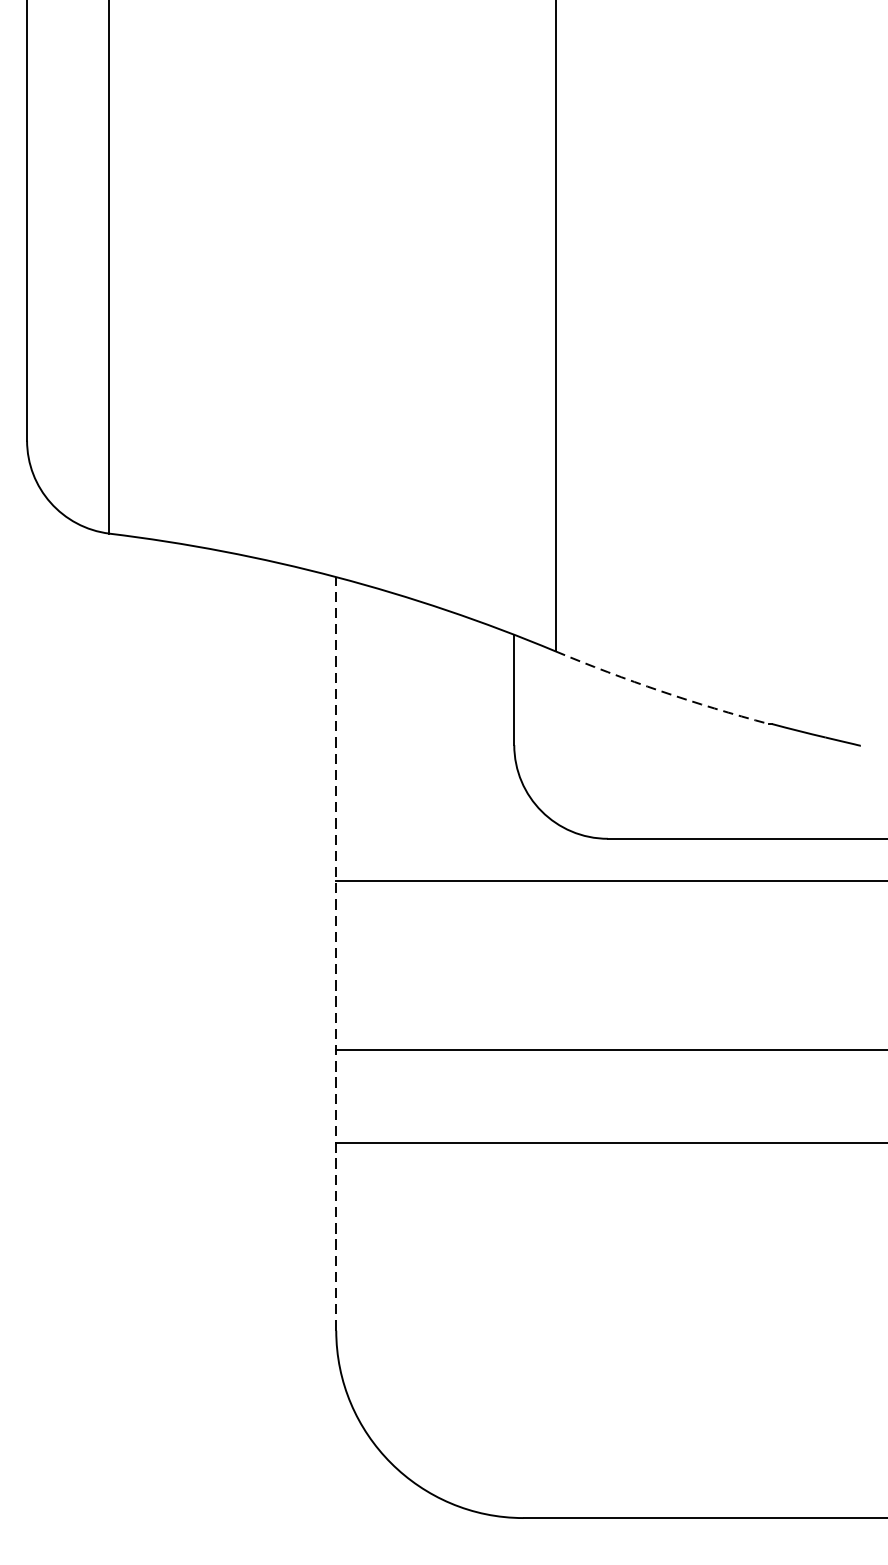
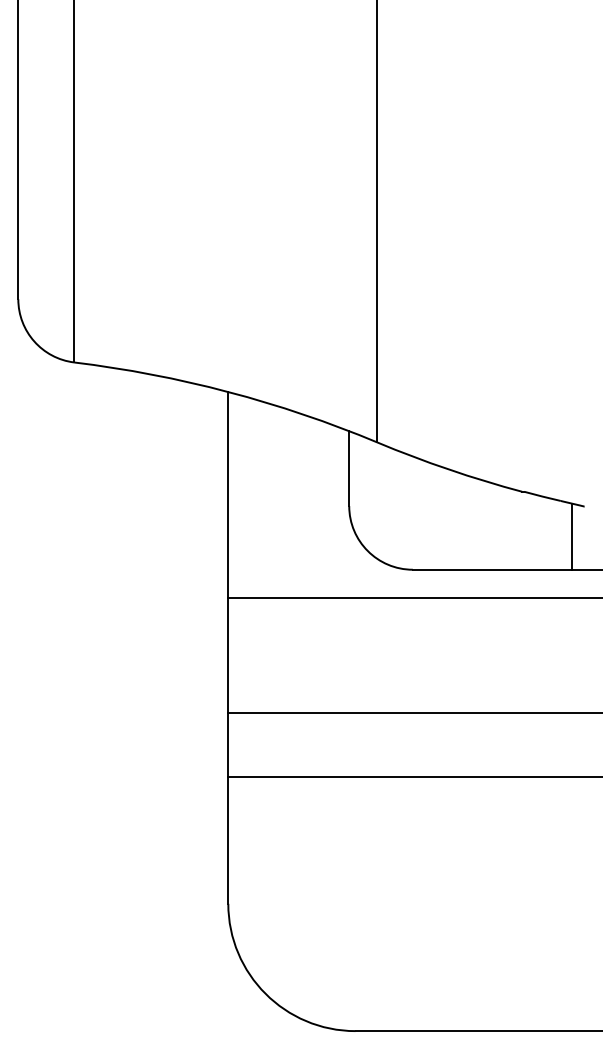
arc: (660, 691) -> (448, 469), dashed -> solid
line: (841, 789) -> (571, 536), added
line: (336, 953) -> (228, 647), dashed -> solid

